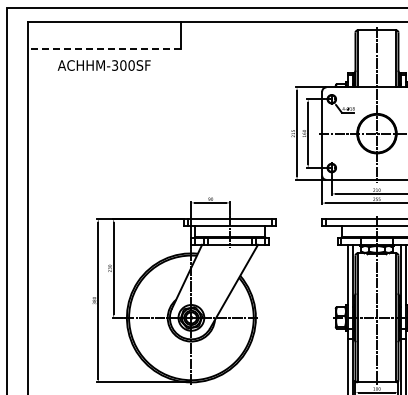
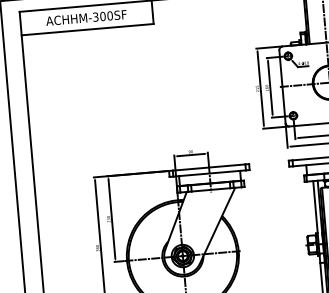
line: (104, 49) -> (87, 30), dashed -> solid
text: (103, 65) -> (85, 17), moved

